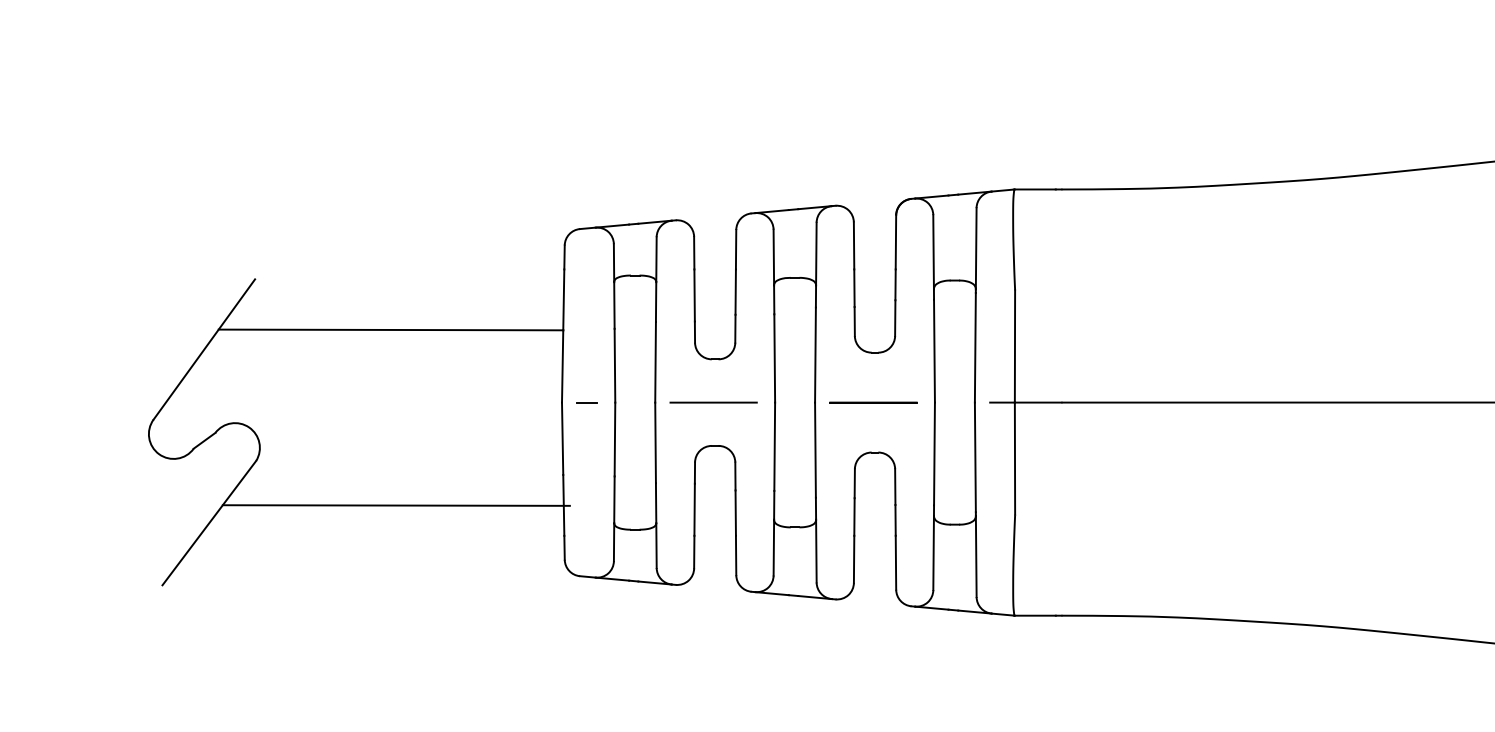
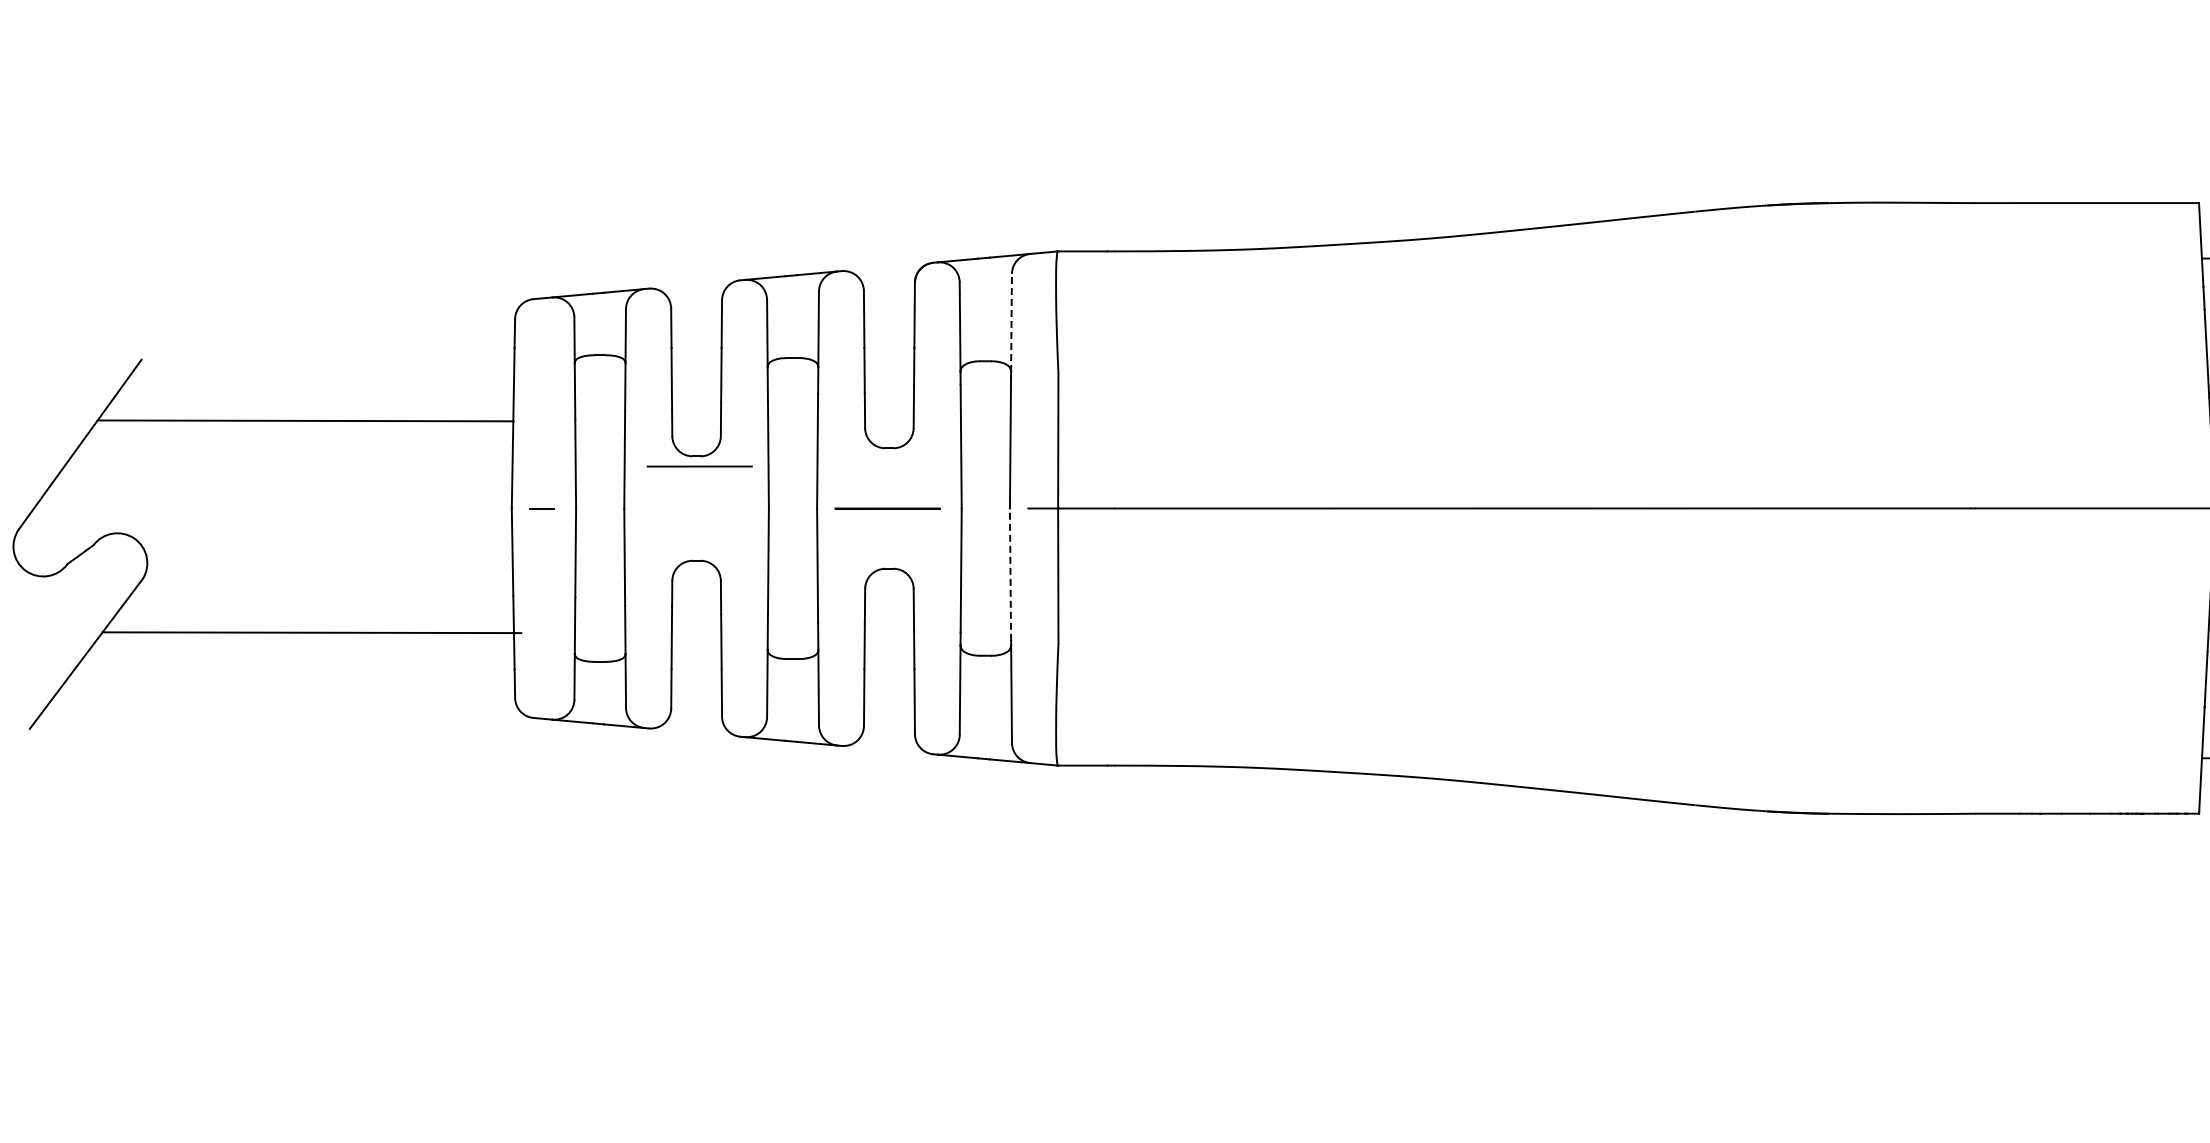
line: (976, 248) -> (1011, 322), solid -> dashed
line: (713, 402) -> (699, 466), moved
line: (975, 457) -> (1010, 574), solid -> dashed

